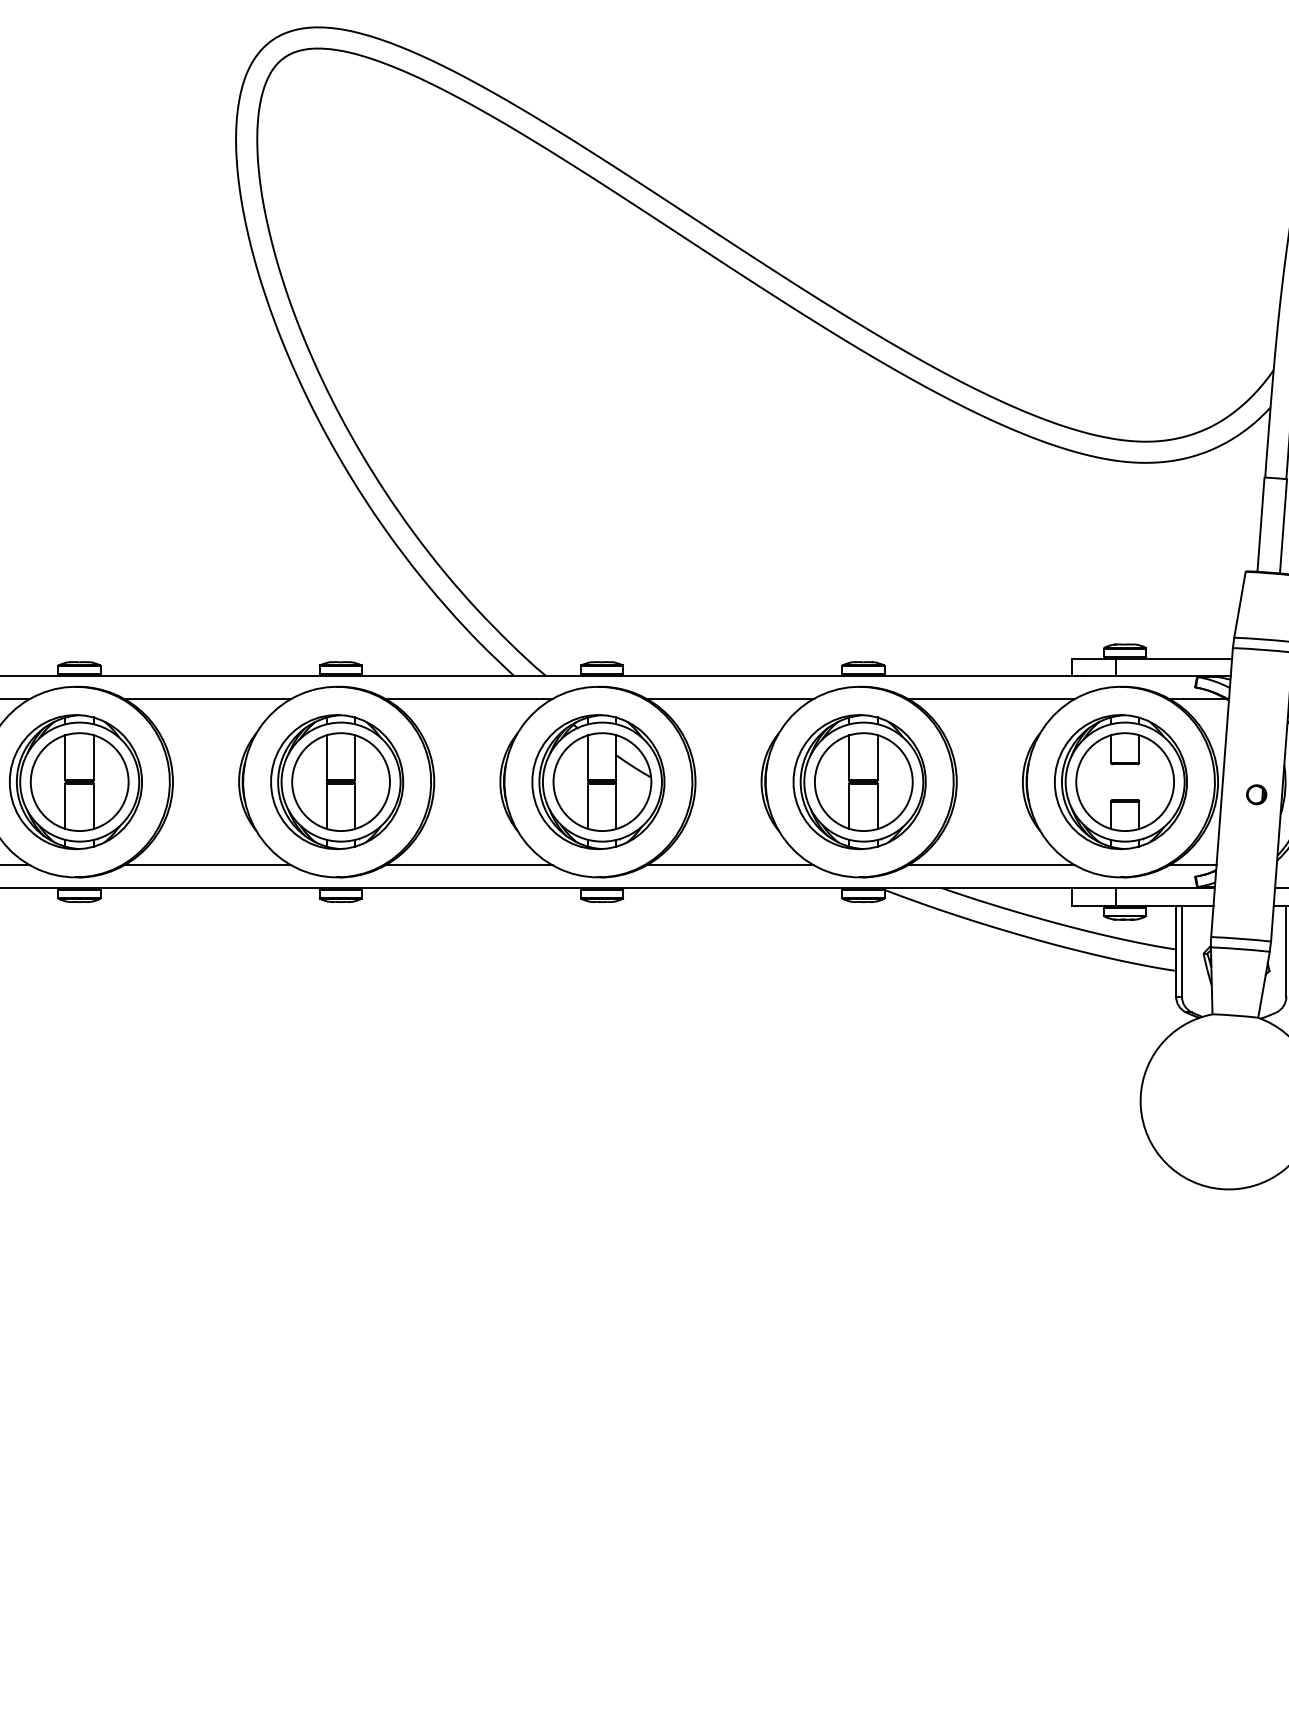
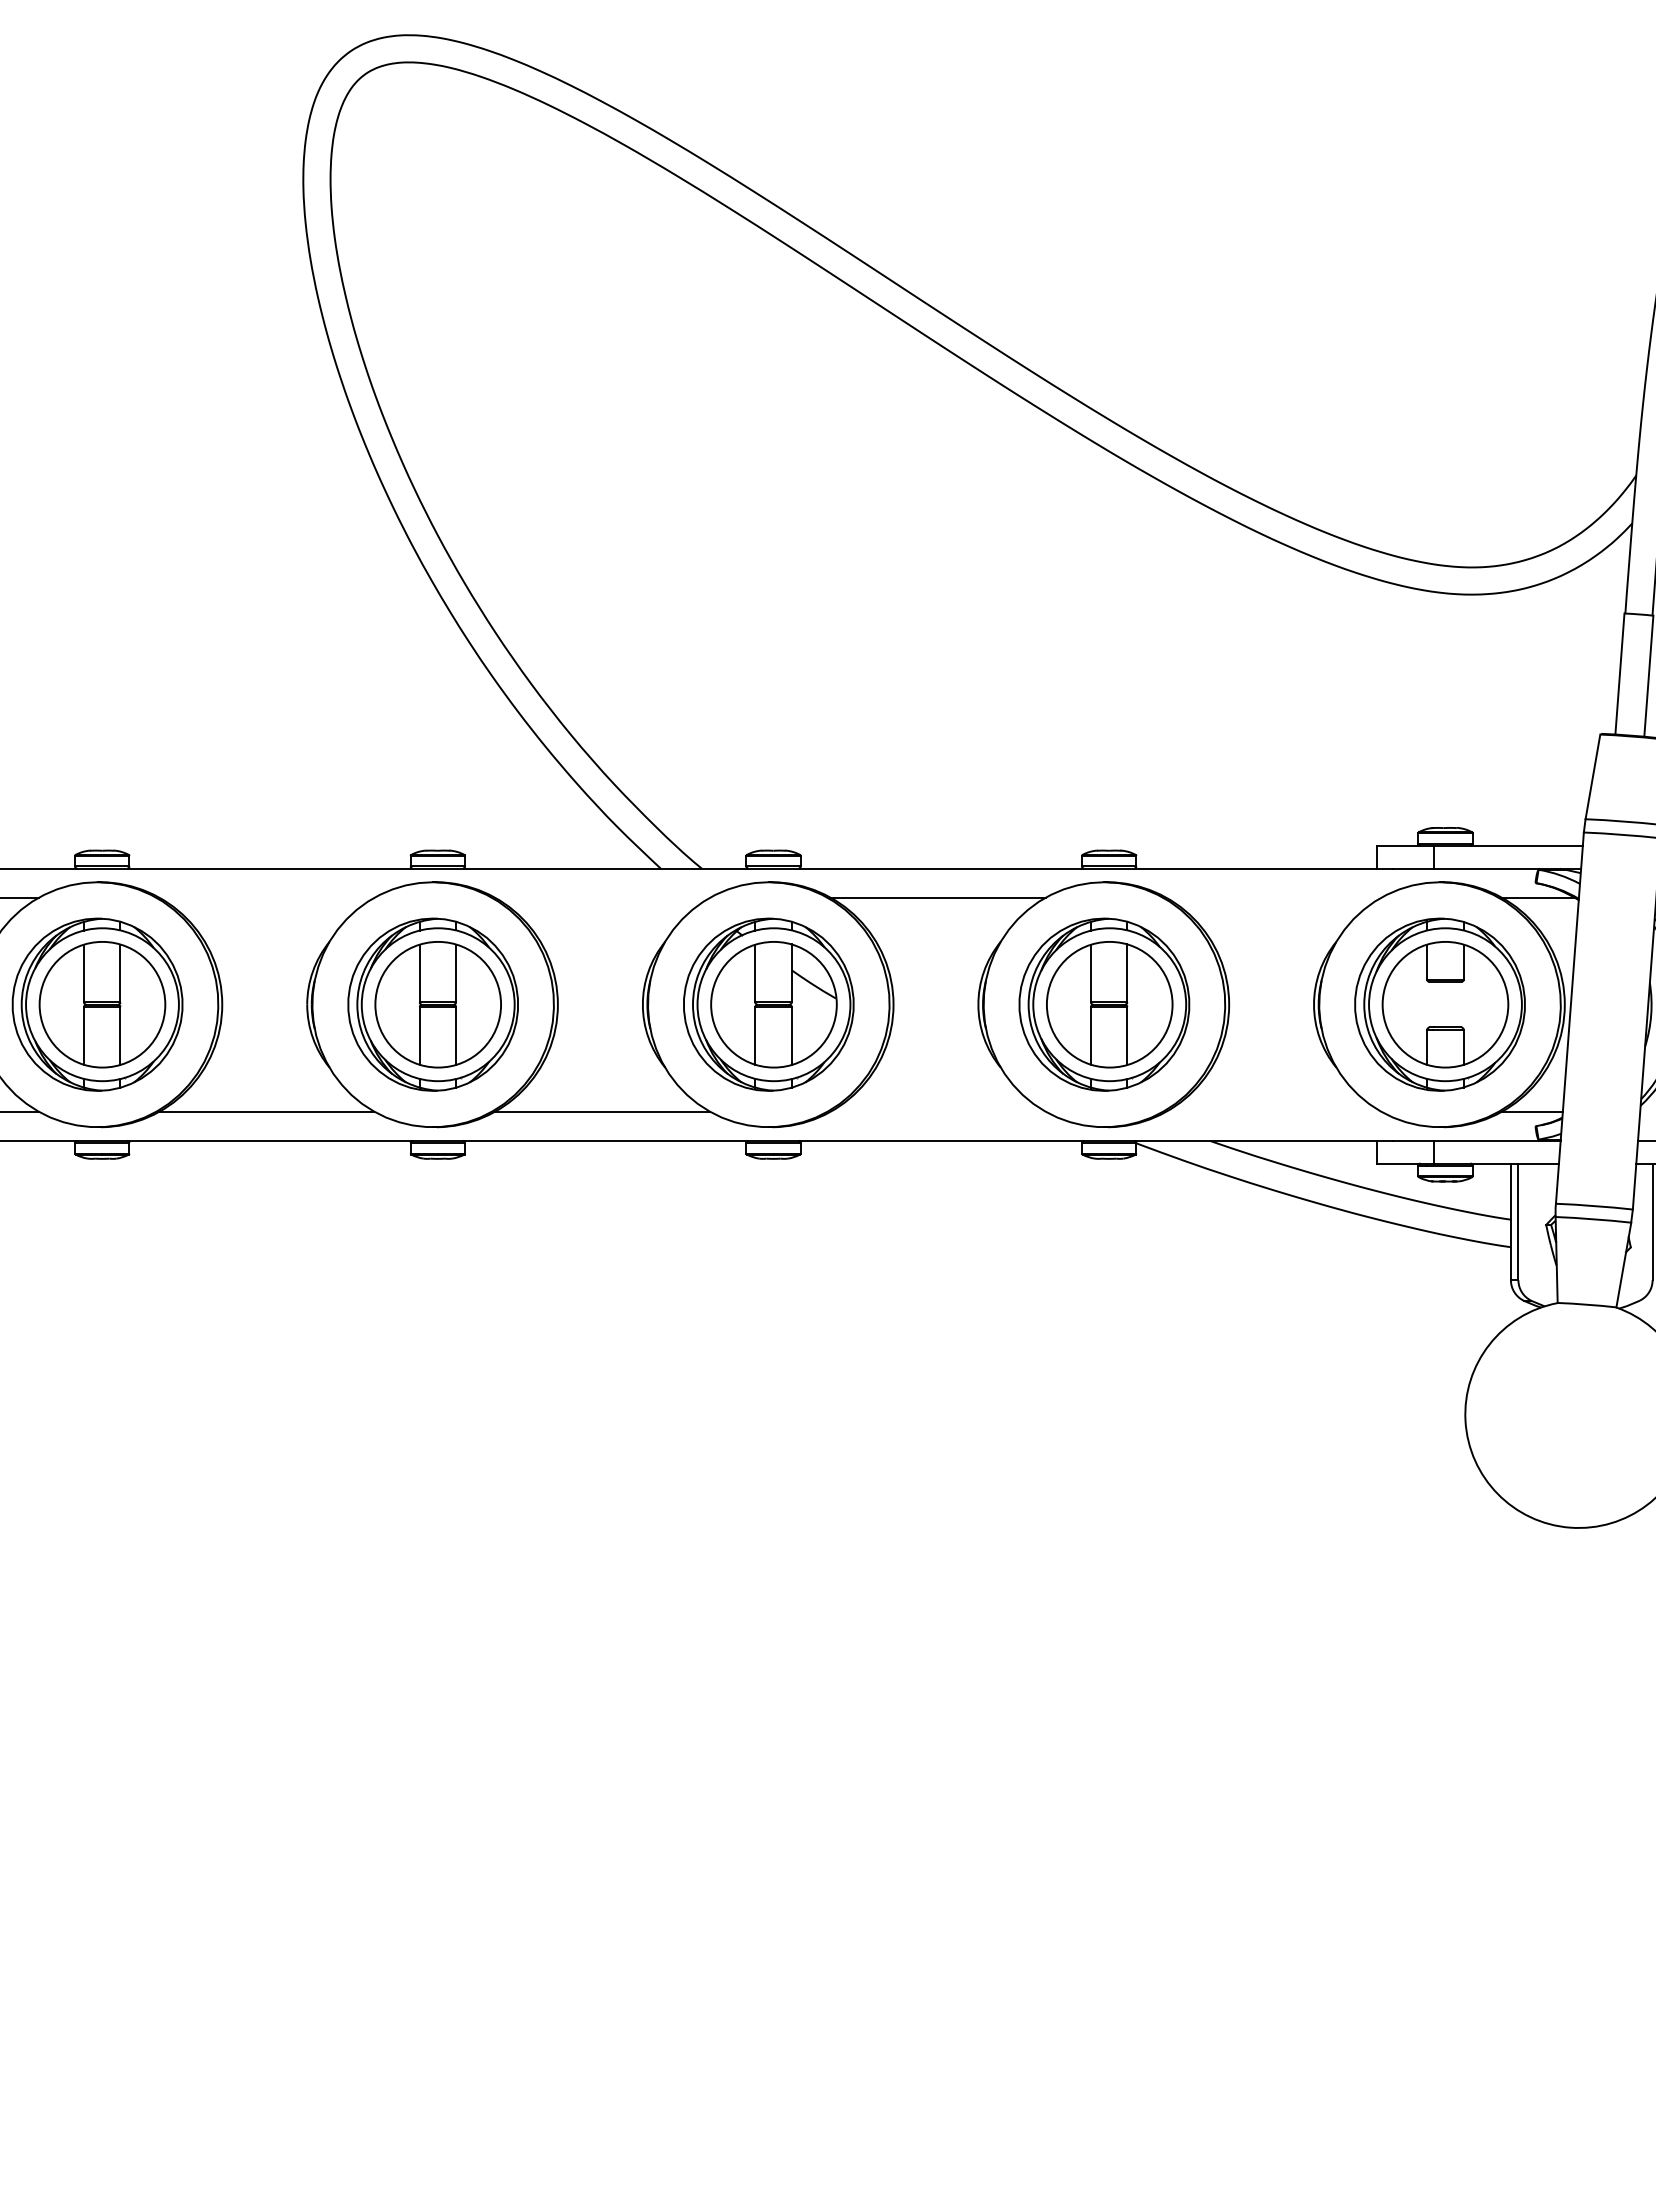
line: (207, 698) -> (266, 897), removed
line: (468, 698) -> (601, 897), removed
line: (991, 698) -> (1273, 897), removed
part: (1256, 794) -> (1614, 1020), removed
line: (730, 865) -> (938, 1111), removed
line: (991, 865) -> (1273, 1111), removed

